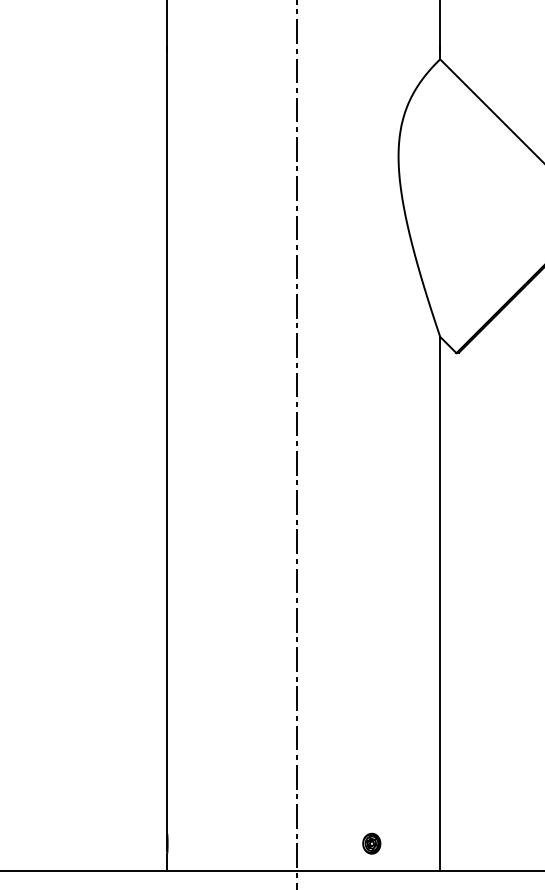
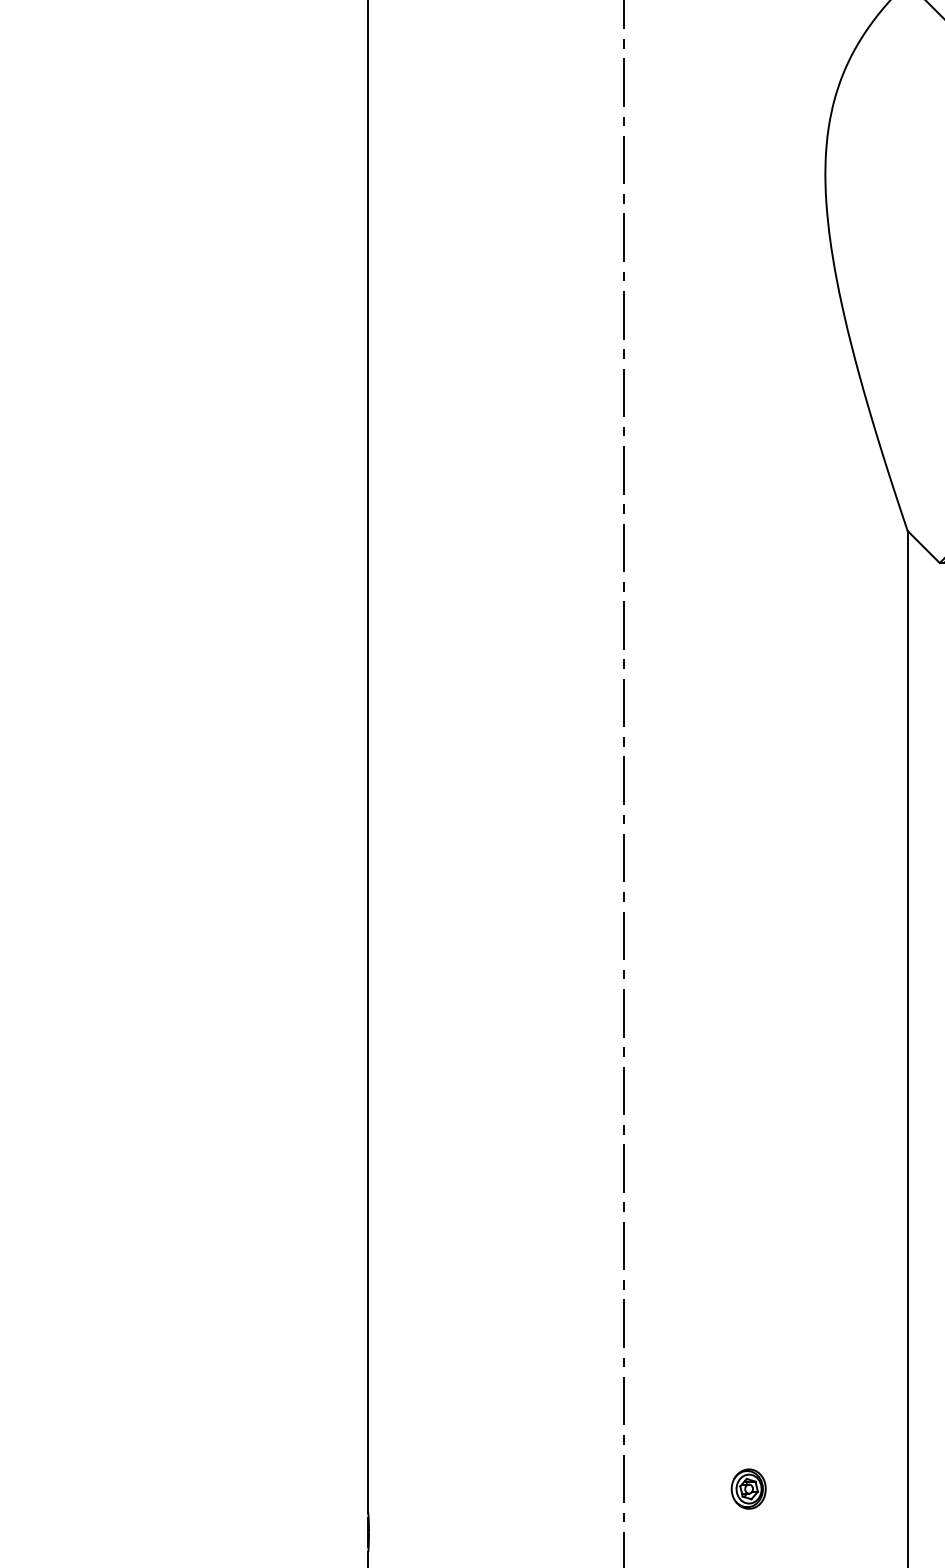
part: (371, 843) -> (748, 1488), moved

